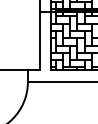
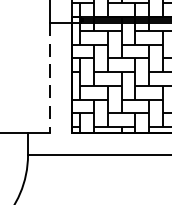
line: (39, 41) -> (49, 78), solid -> dashed

